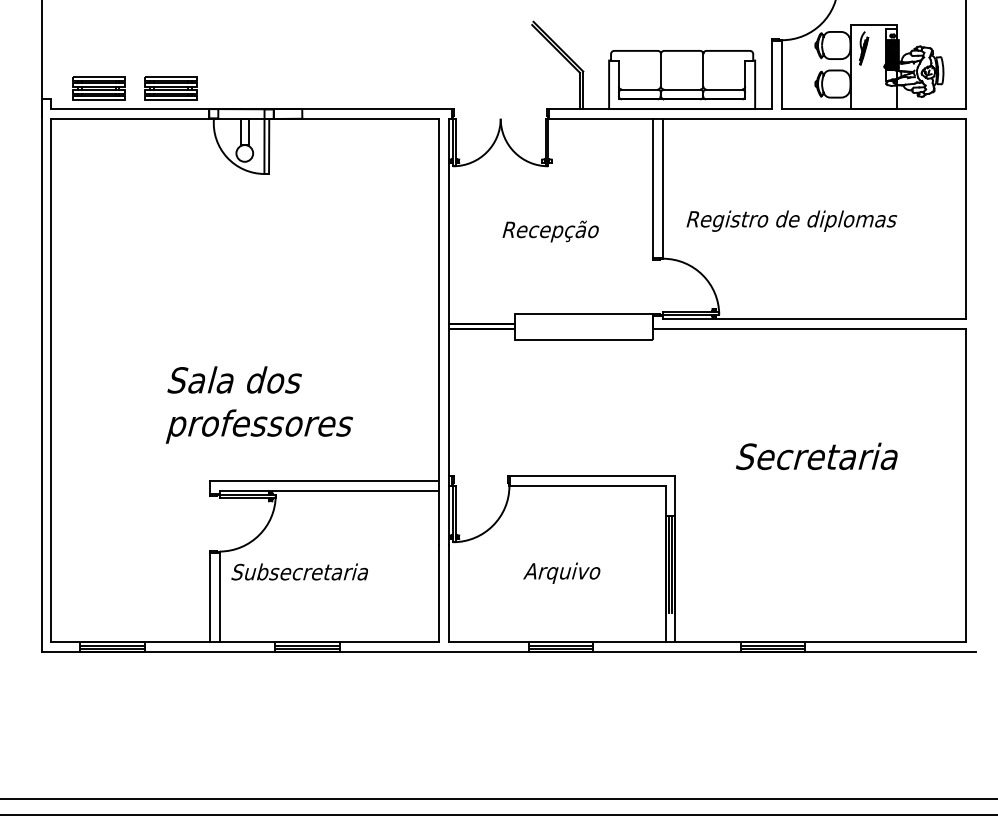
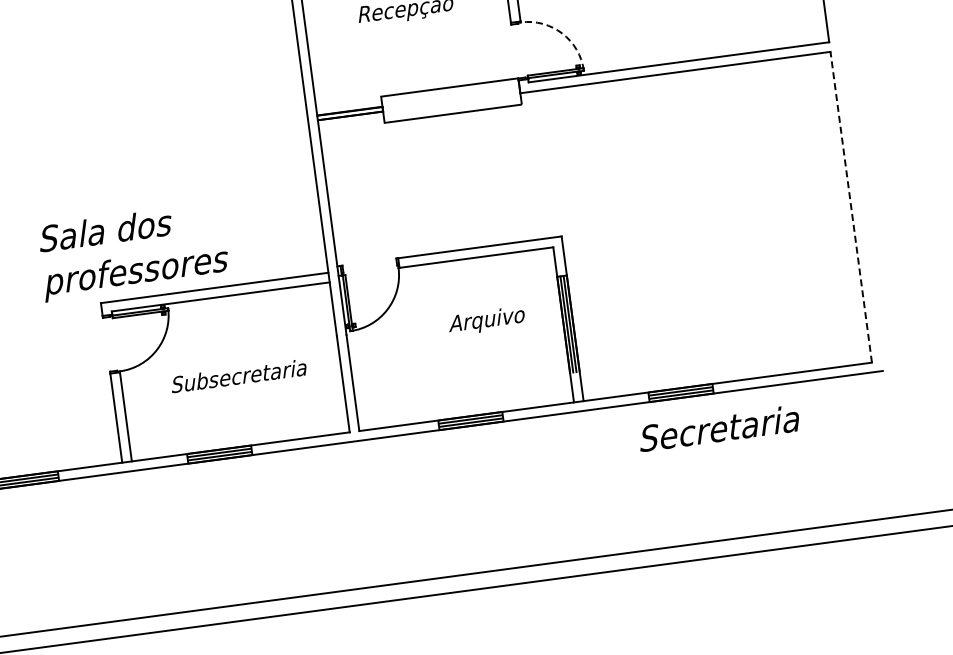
arc: (702, 275) -> (562, 33), solid -> dashed
text: (258, 404) -> (132, 251), moved
text: (816, 456) -> (718, 428), moved
line: (966, 485) -> (851, 207), solid -> dashed
text: (299, 571) -> (238, 375), moved
text: (561, 572) -> (486, 320), moved

